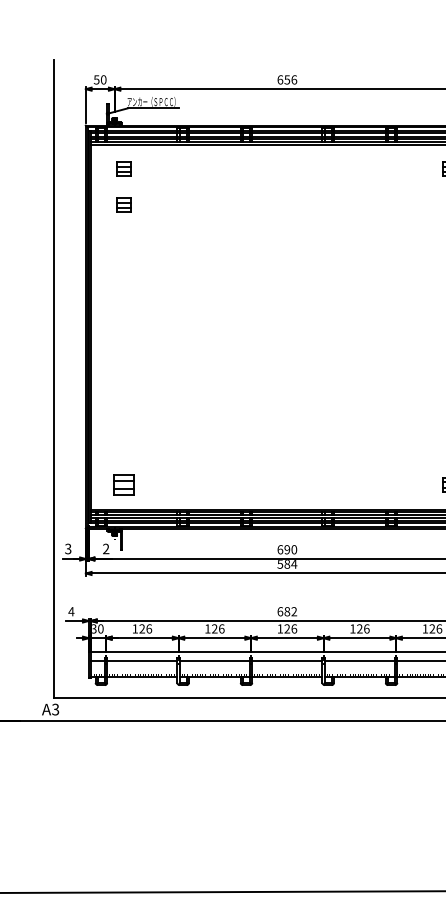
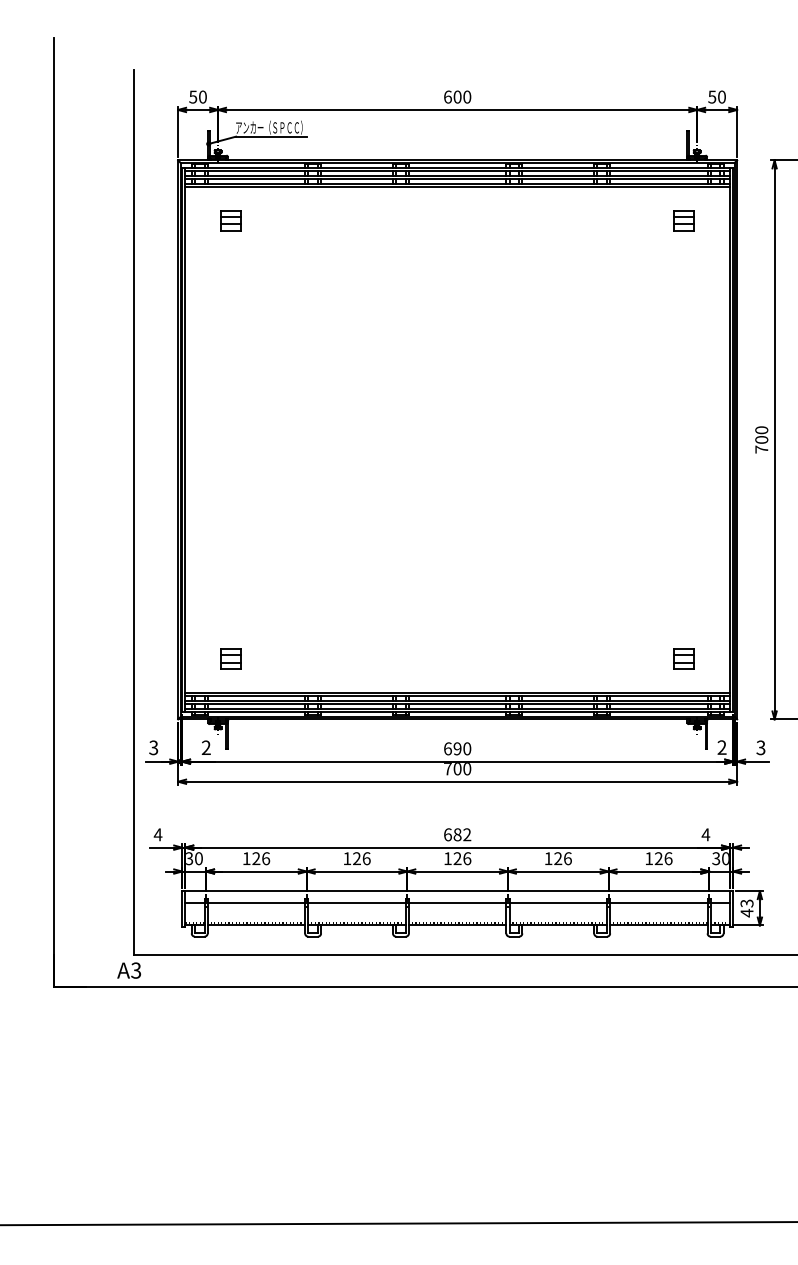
text: (290, 79) -> (462, 96), 656 -> 600
part: (123, 204) -> (230, 270), removed
part: (123, 484) -> (230, 658), size x0.71
text: (287, 564) -> (457, 769), 584 -> 700

